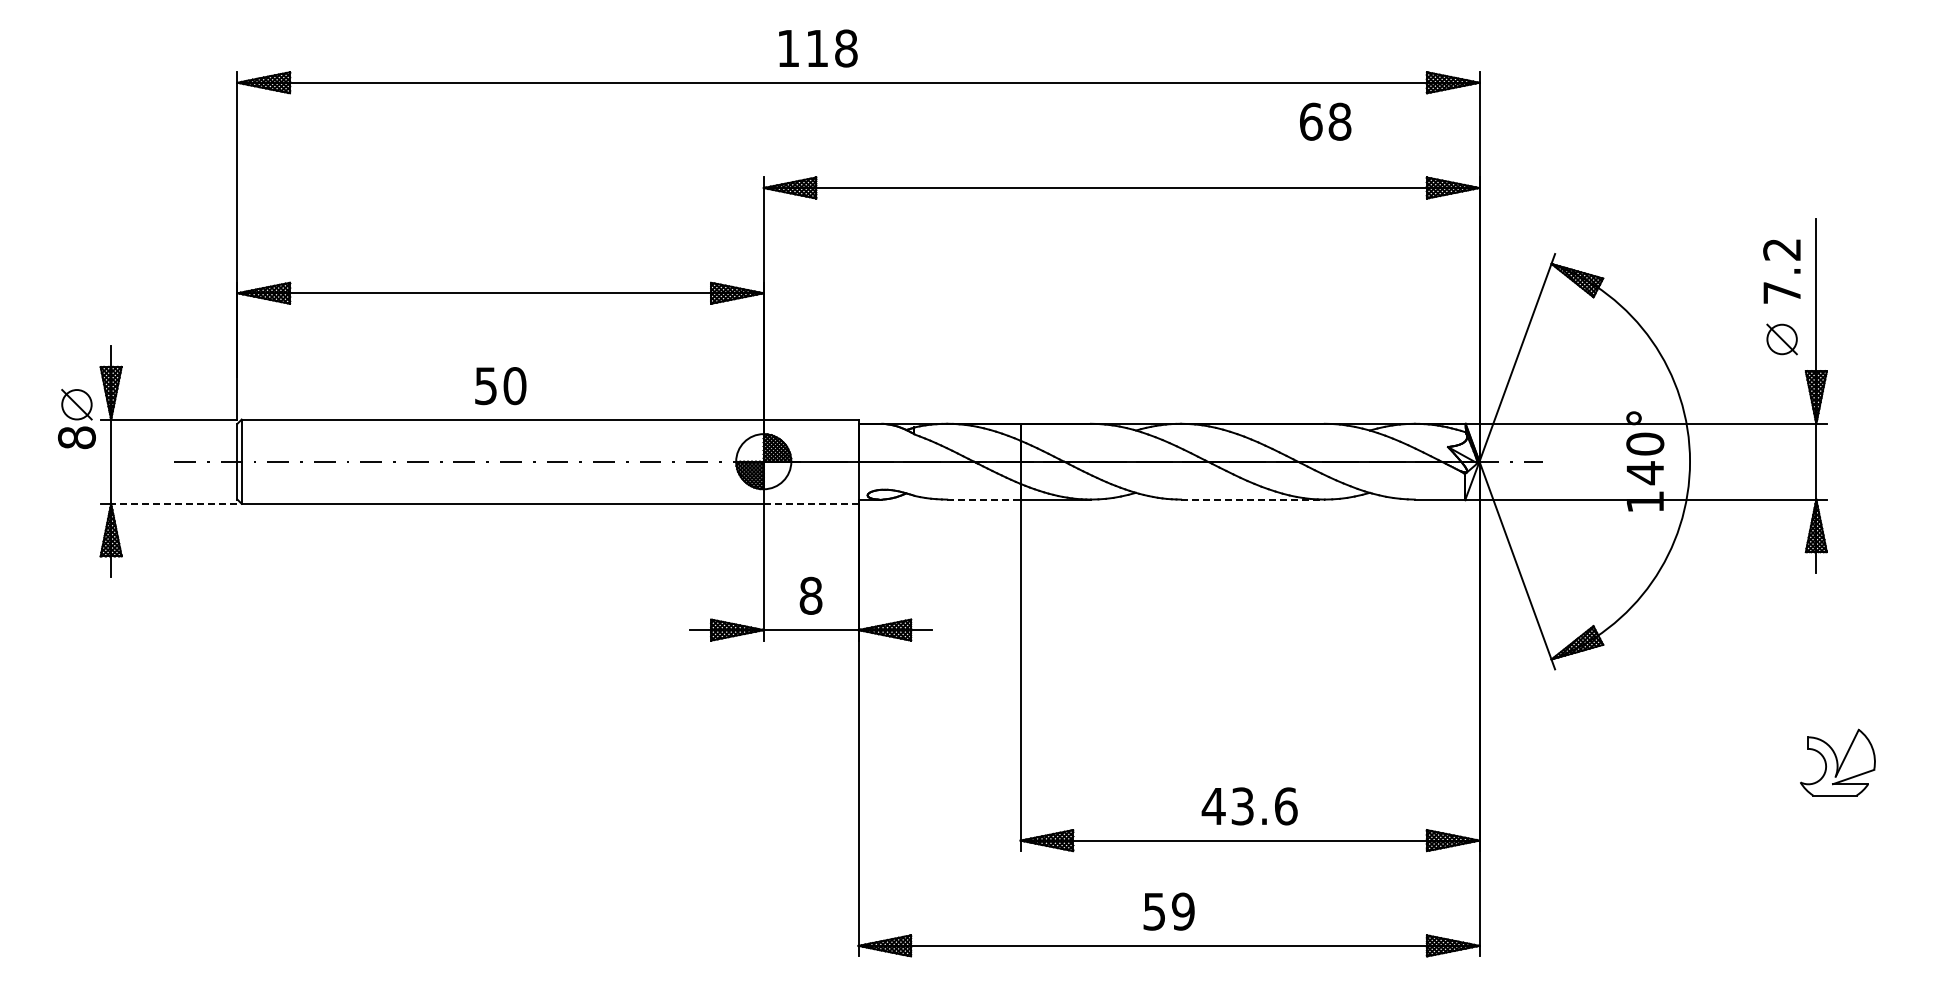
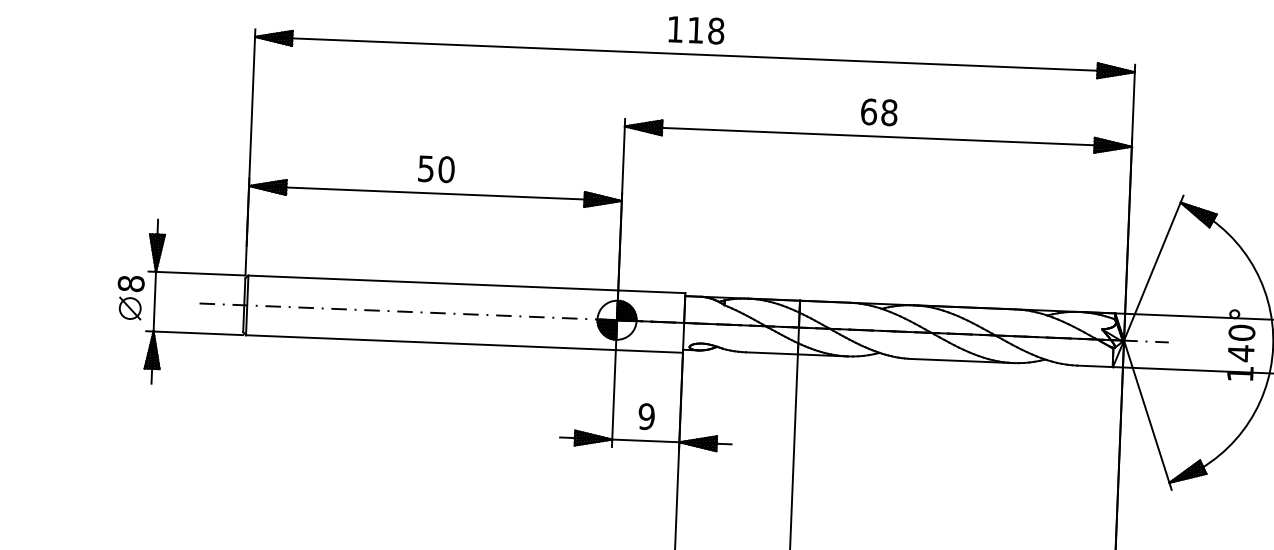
text: (818, 48) -> (696, 30), moved
text: (1325, 121) -> (879, 112), moved
text: (500, 386) -> (436, 169), moved
part: (76, 404) -> (129, 308), moved
line: (983, 499) -> (771, 353), dashed -> solid
line: (1252, 499) -> (962, 360), dashed -> solid
line: (173, 503) -> (197, 333), dashed -> solid
line: (811, 503) -> (649, 351), dashed -> solid
text: (810, 595) -> (646, 416), 8 -> 9

